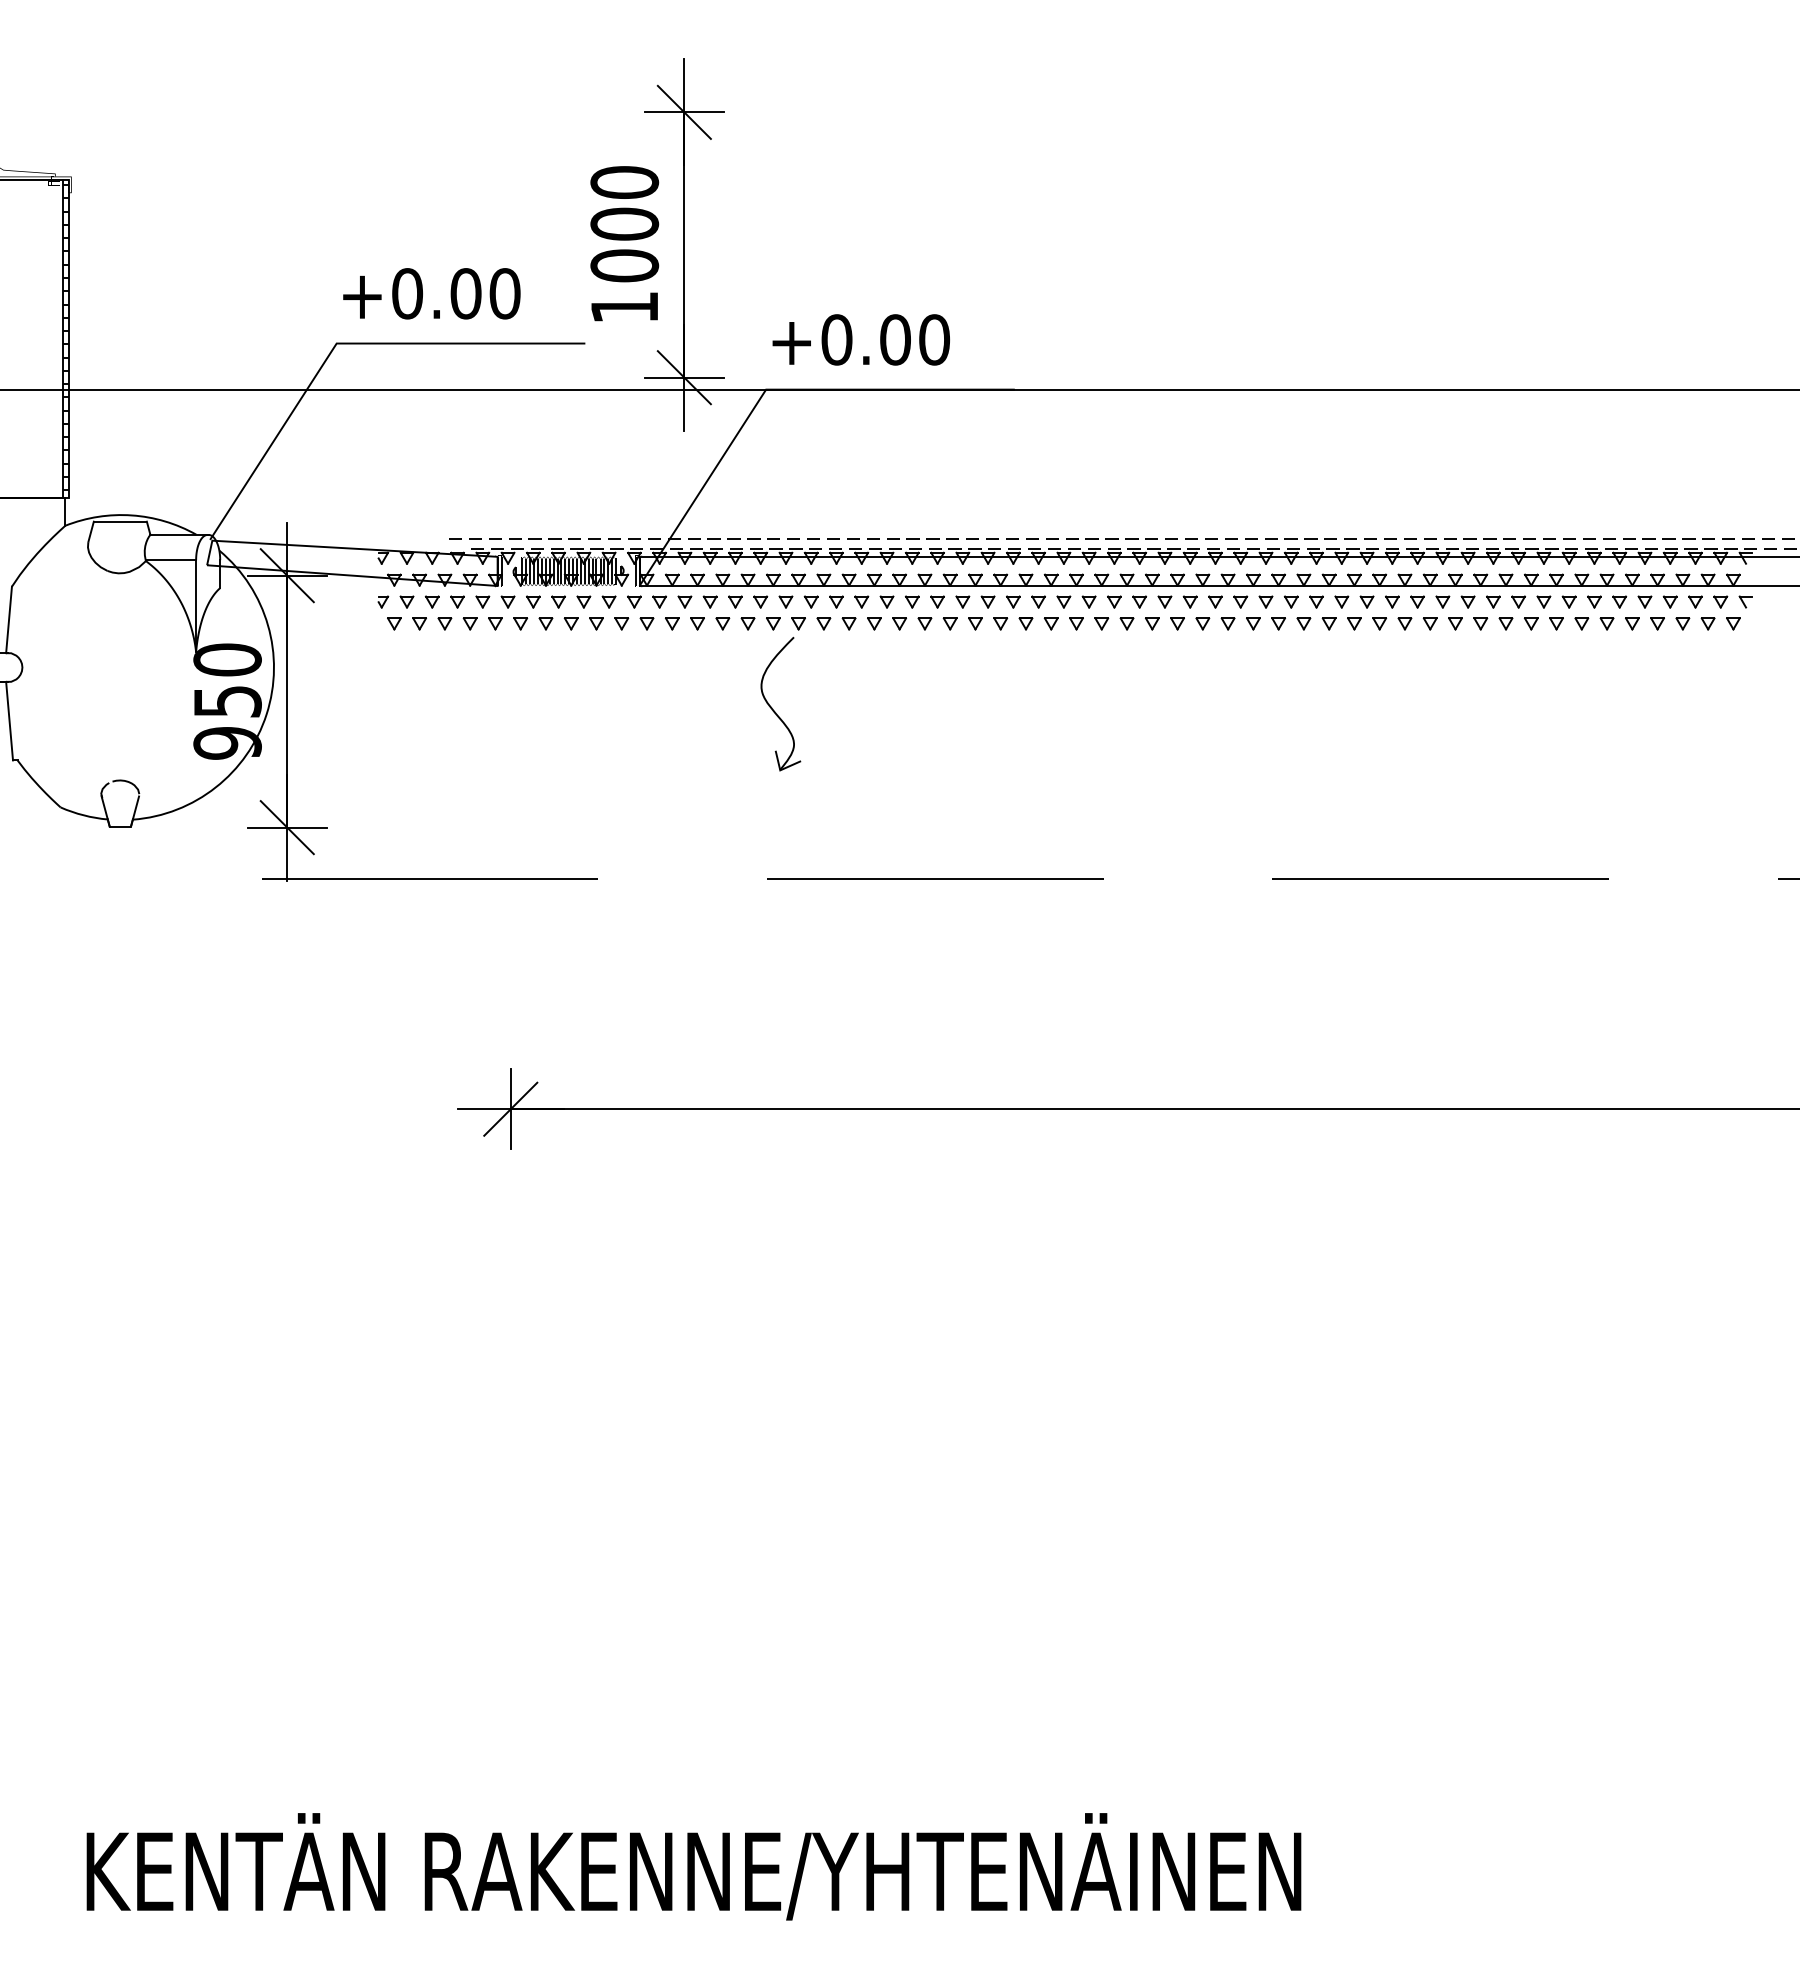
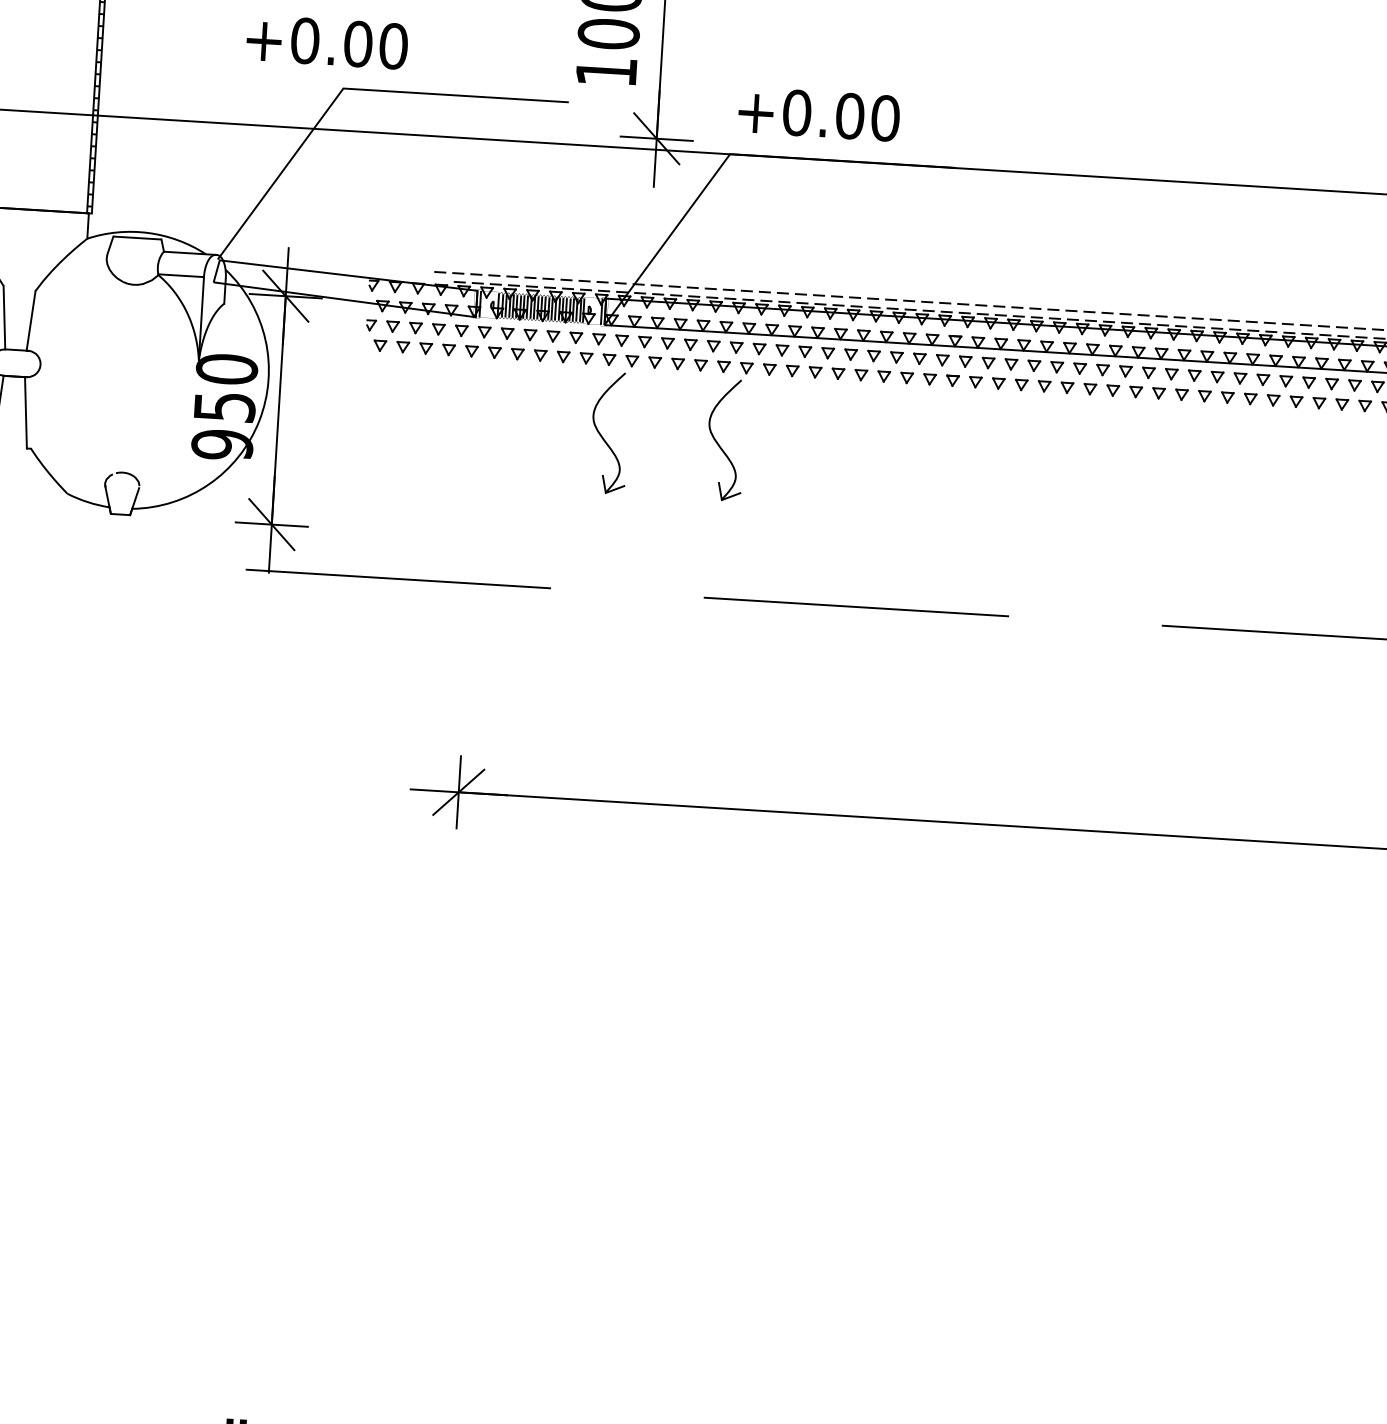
text: (431, 293) -> (326, 42), moved
part: (644, 707) -> (602, 435), added

